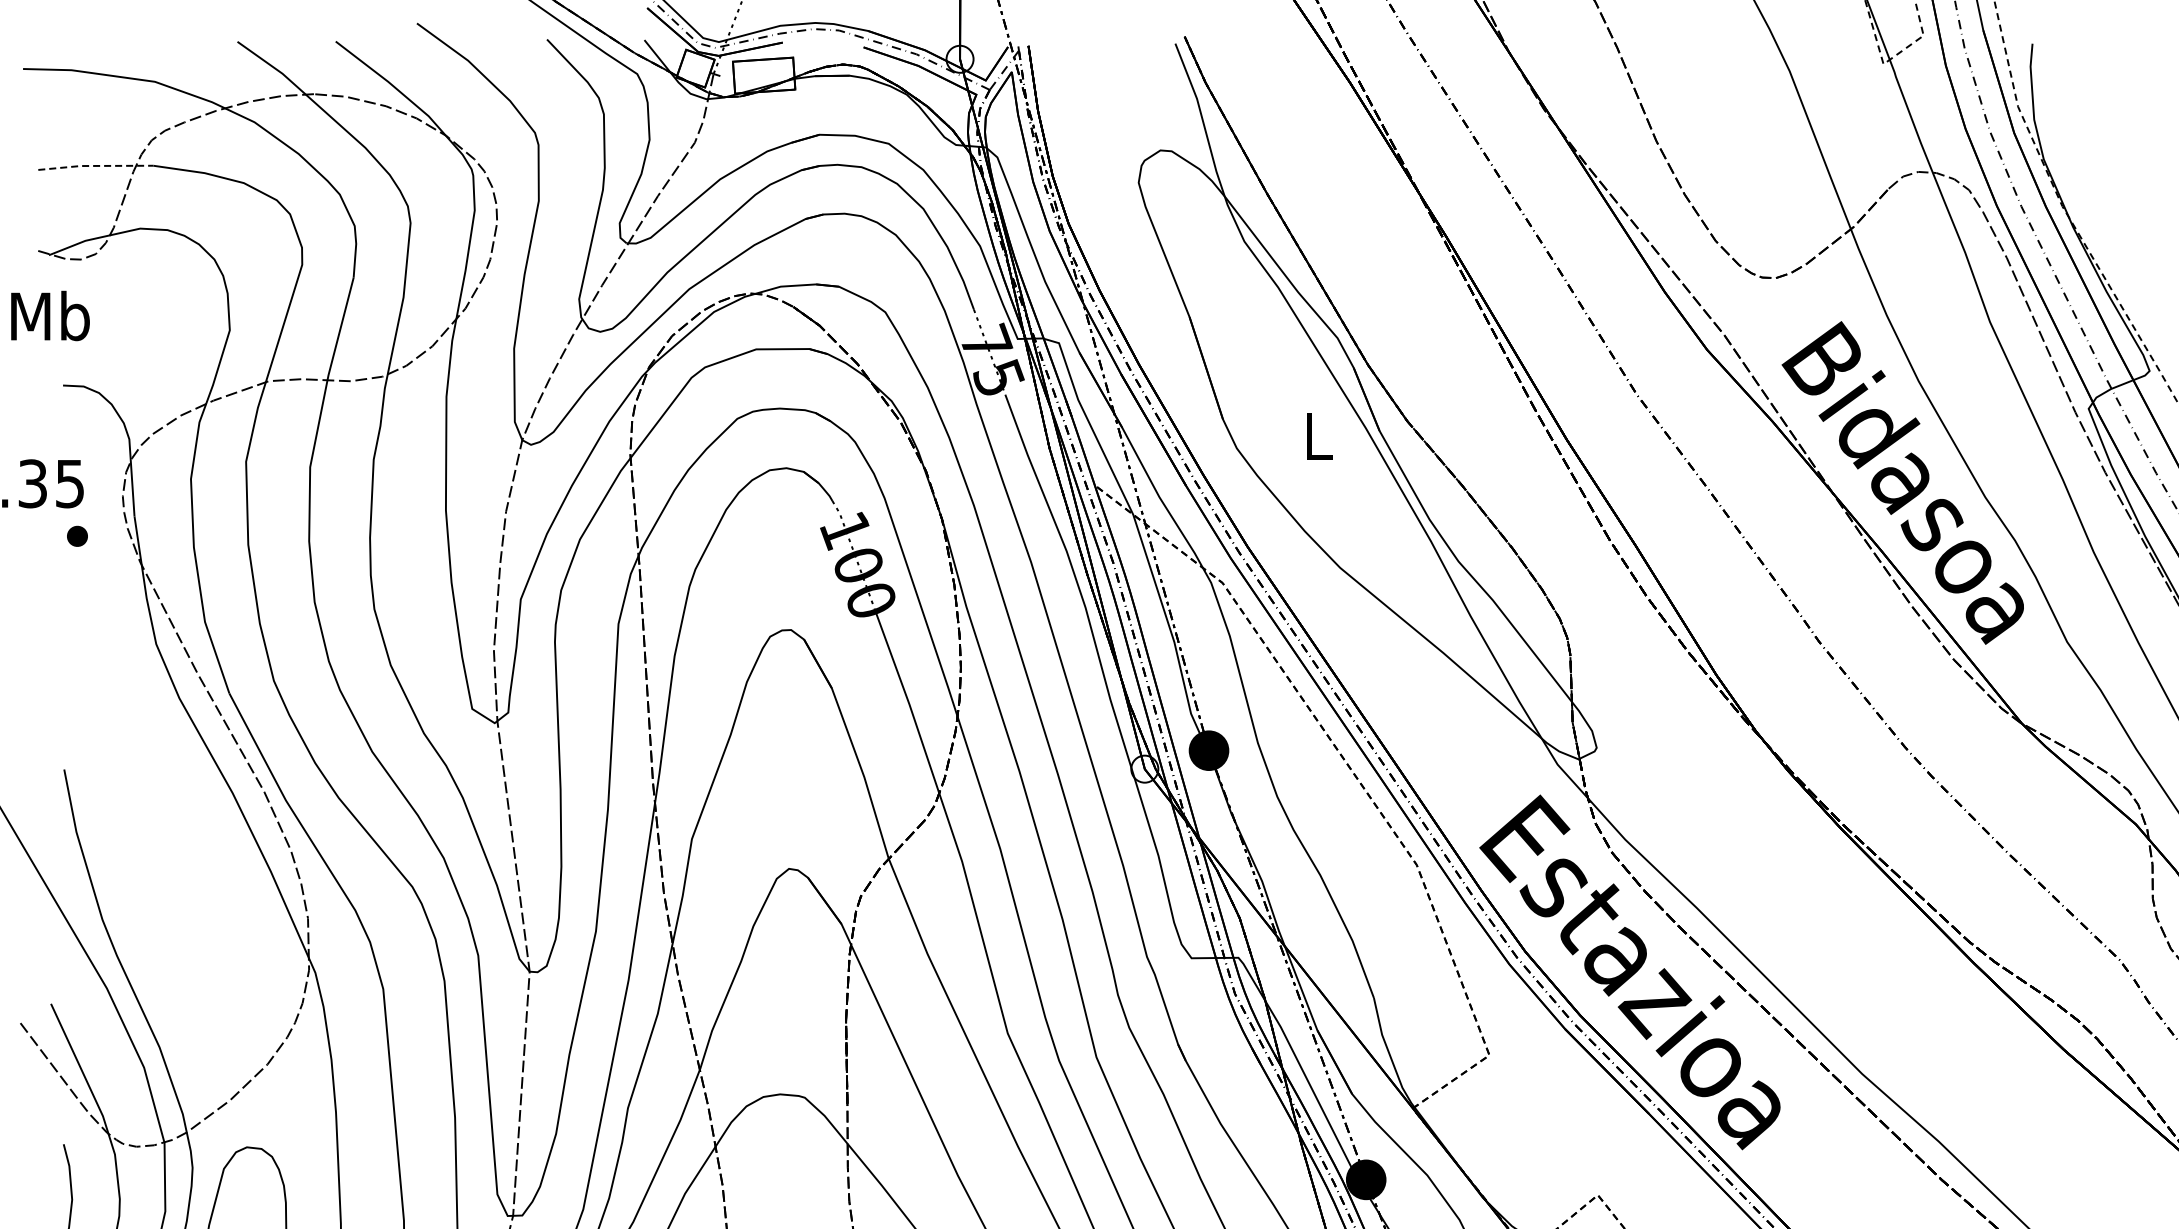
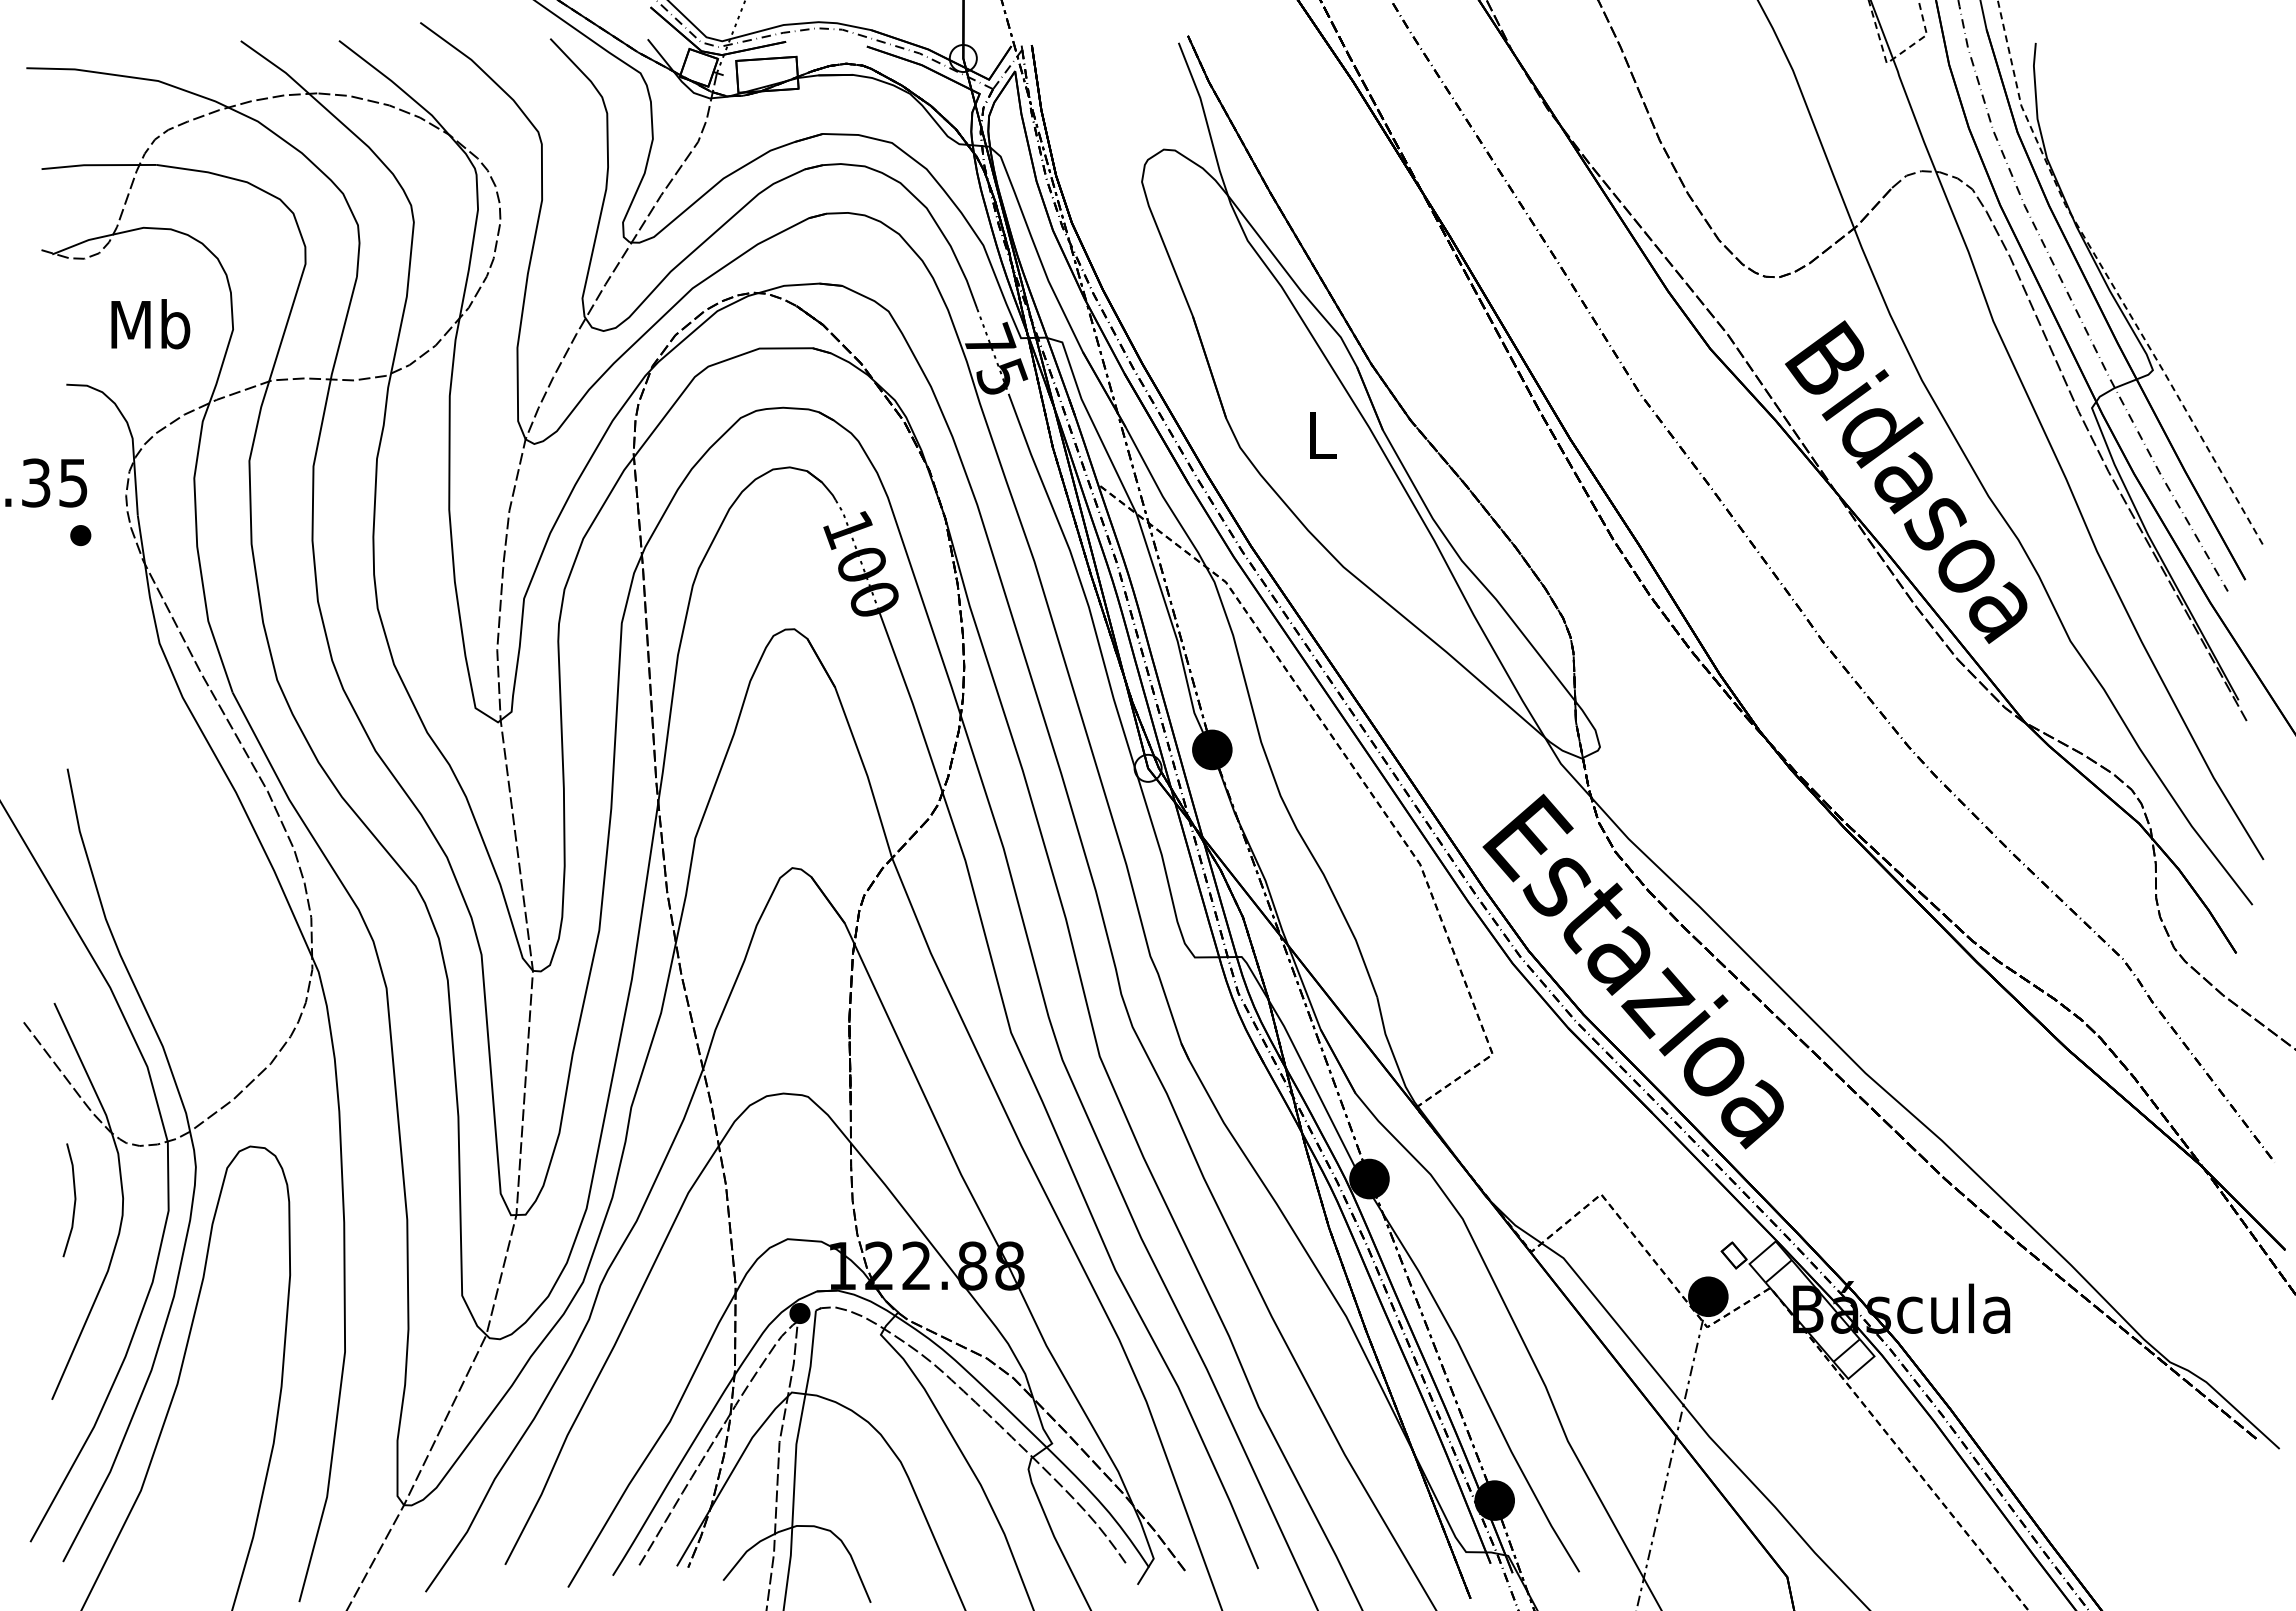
line: (95, 166) -> (98, 165), dashed -> solid
text: (50, 316) -> (150, 324), moved

